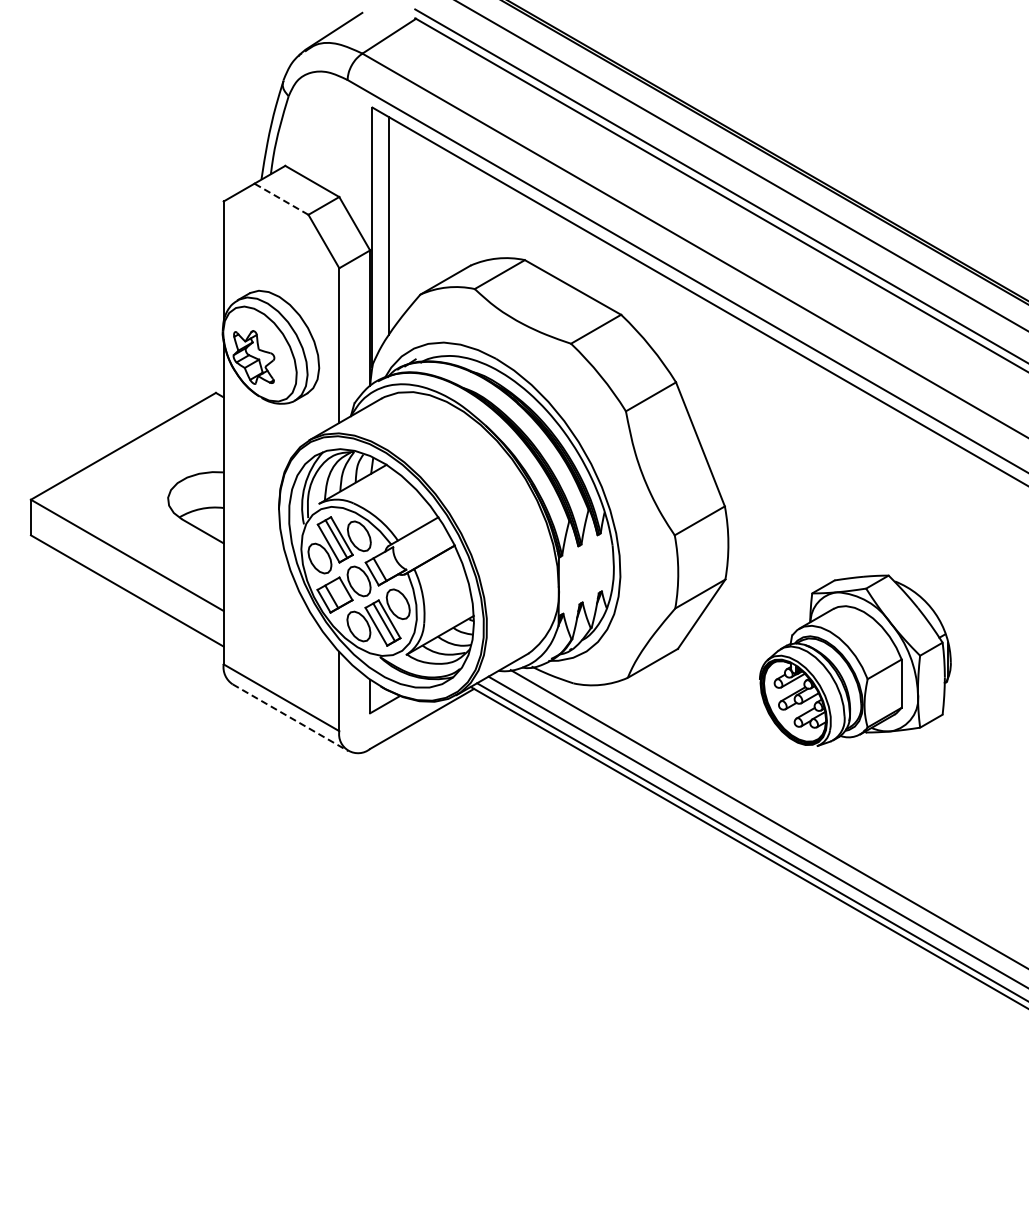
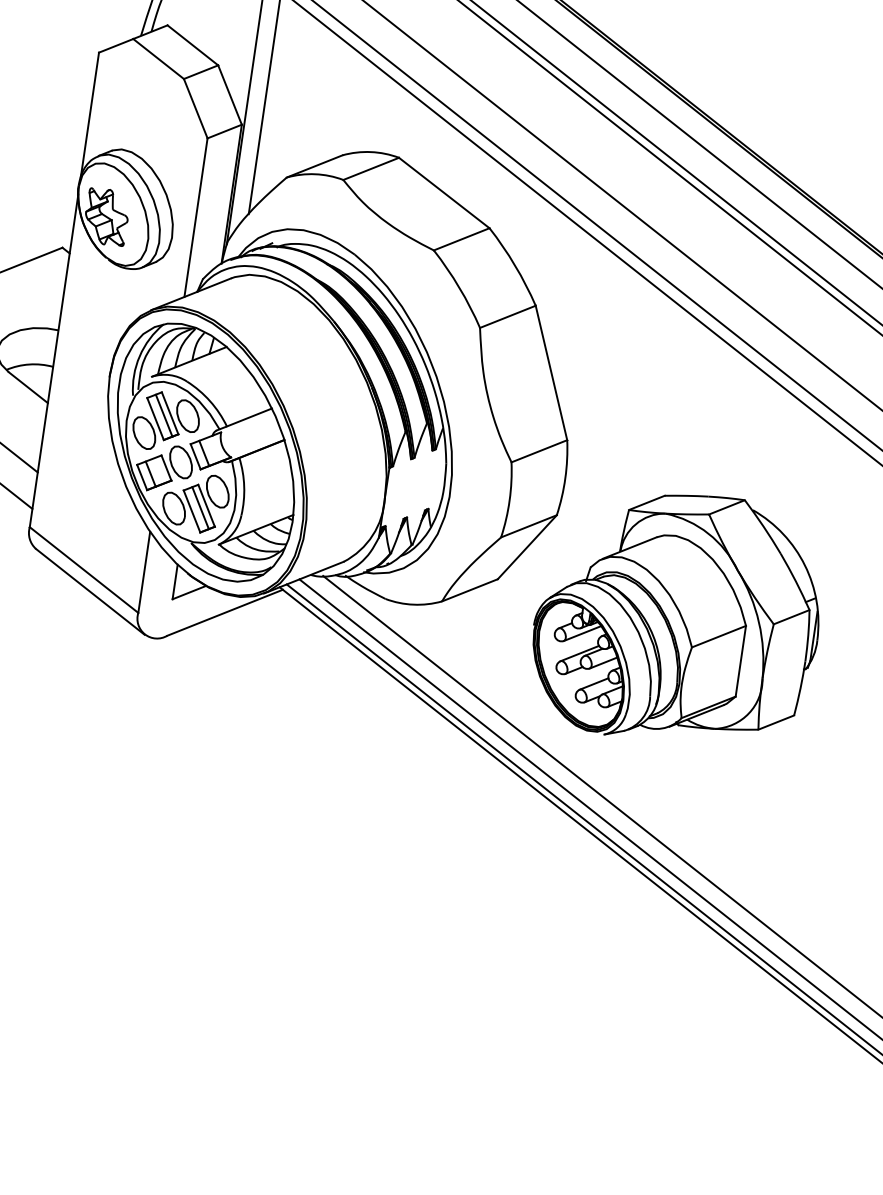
line: (281, 199) -> (158, 59), dashed -> solid
part: (855, 660) -> (678, 617), size x1.43
line: (290, 717) -> (90, 591), dashed -> solid

